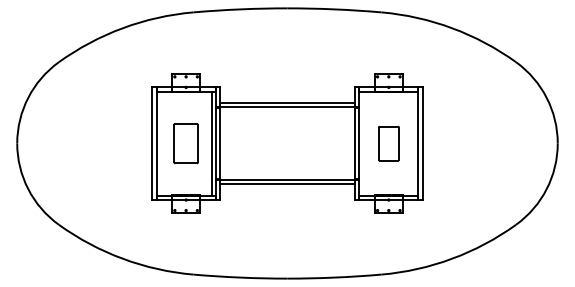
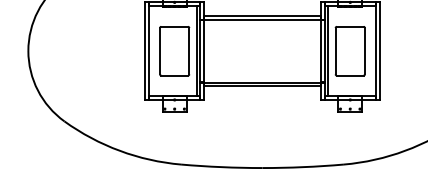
part: (185, 143) -> (174, 50), size x1.43
line: (363, 143) -> (328, 50), added
part: (388, 143) -> (349, 50), size x1.67

